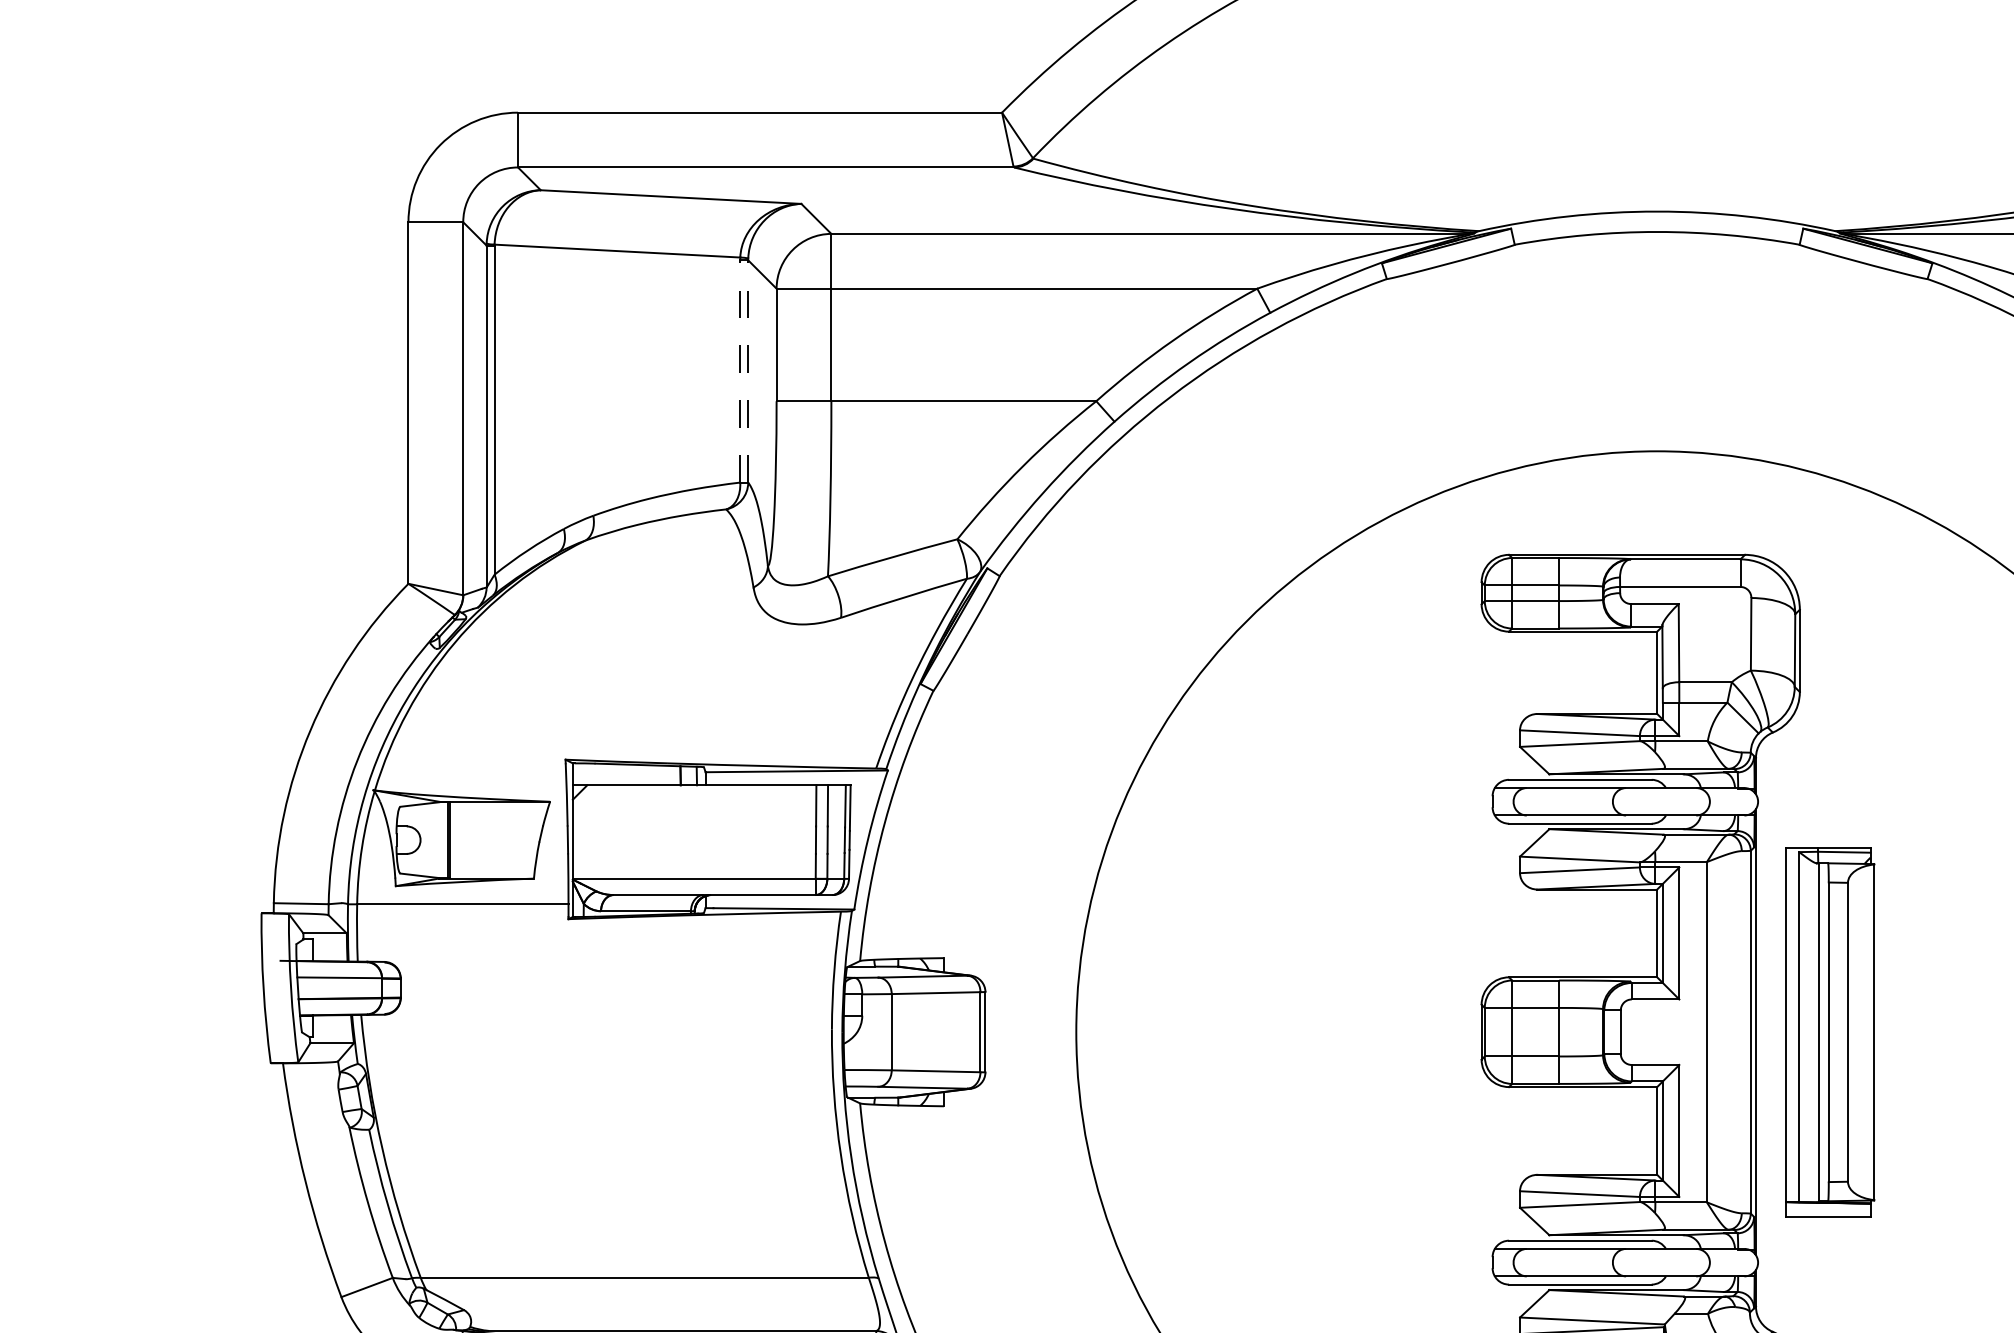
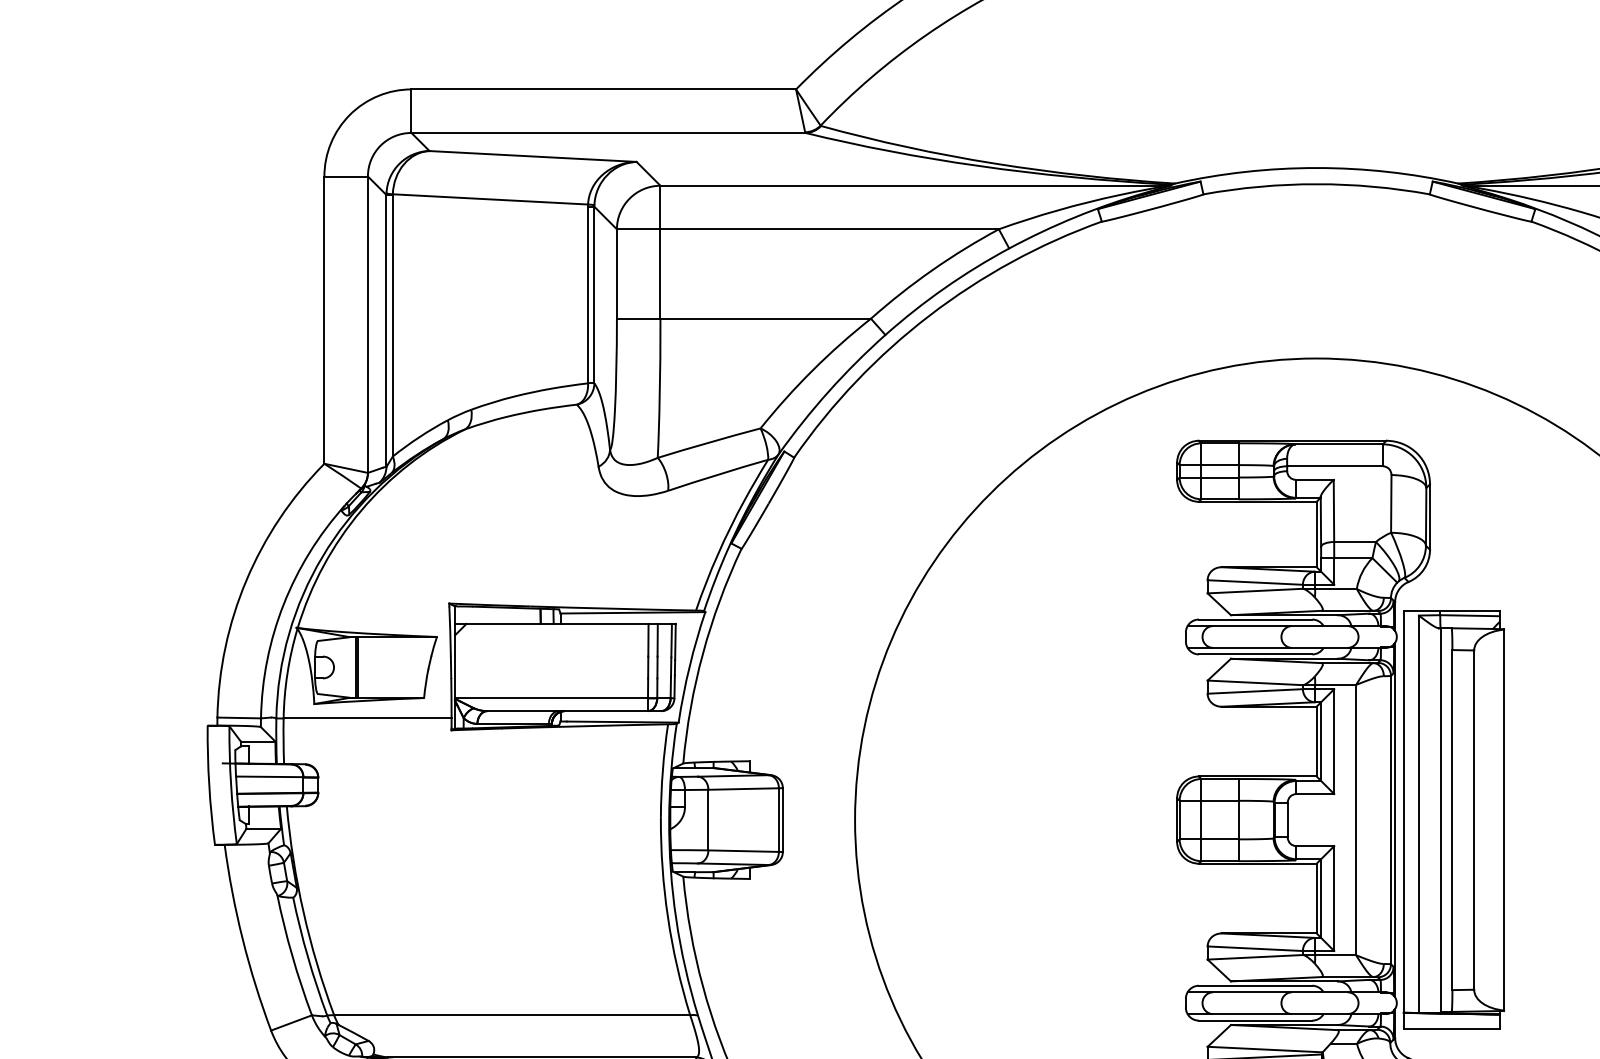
line: (740, 370) -> (588, 294), dashed -> solid
line: (748, 370) -> (594, 294), dashed -> solid
part: (1830, 1032) -> (1454, 820), size x1.43

